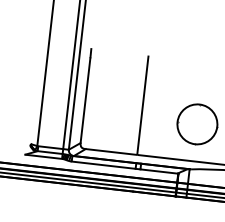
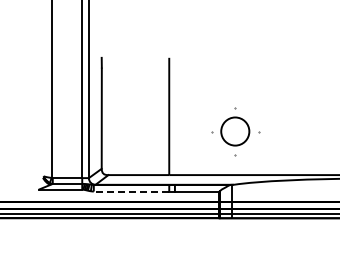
circle: (196, 124) -> (234, 131), size x0.6
line: (103, 165) -> (131, 191), solid -> dashed

